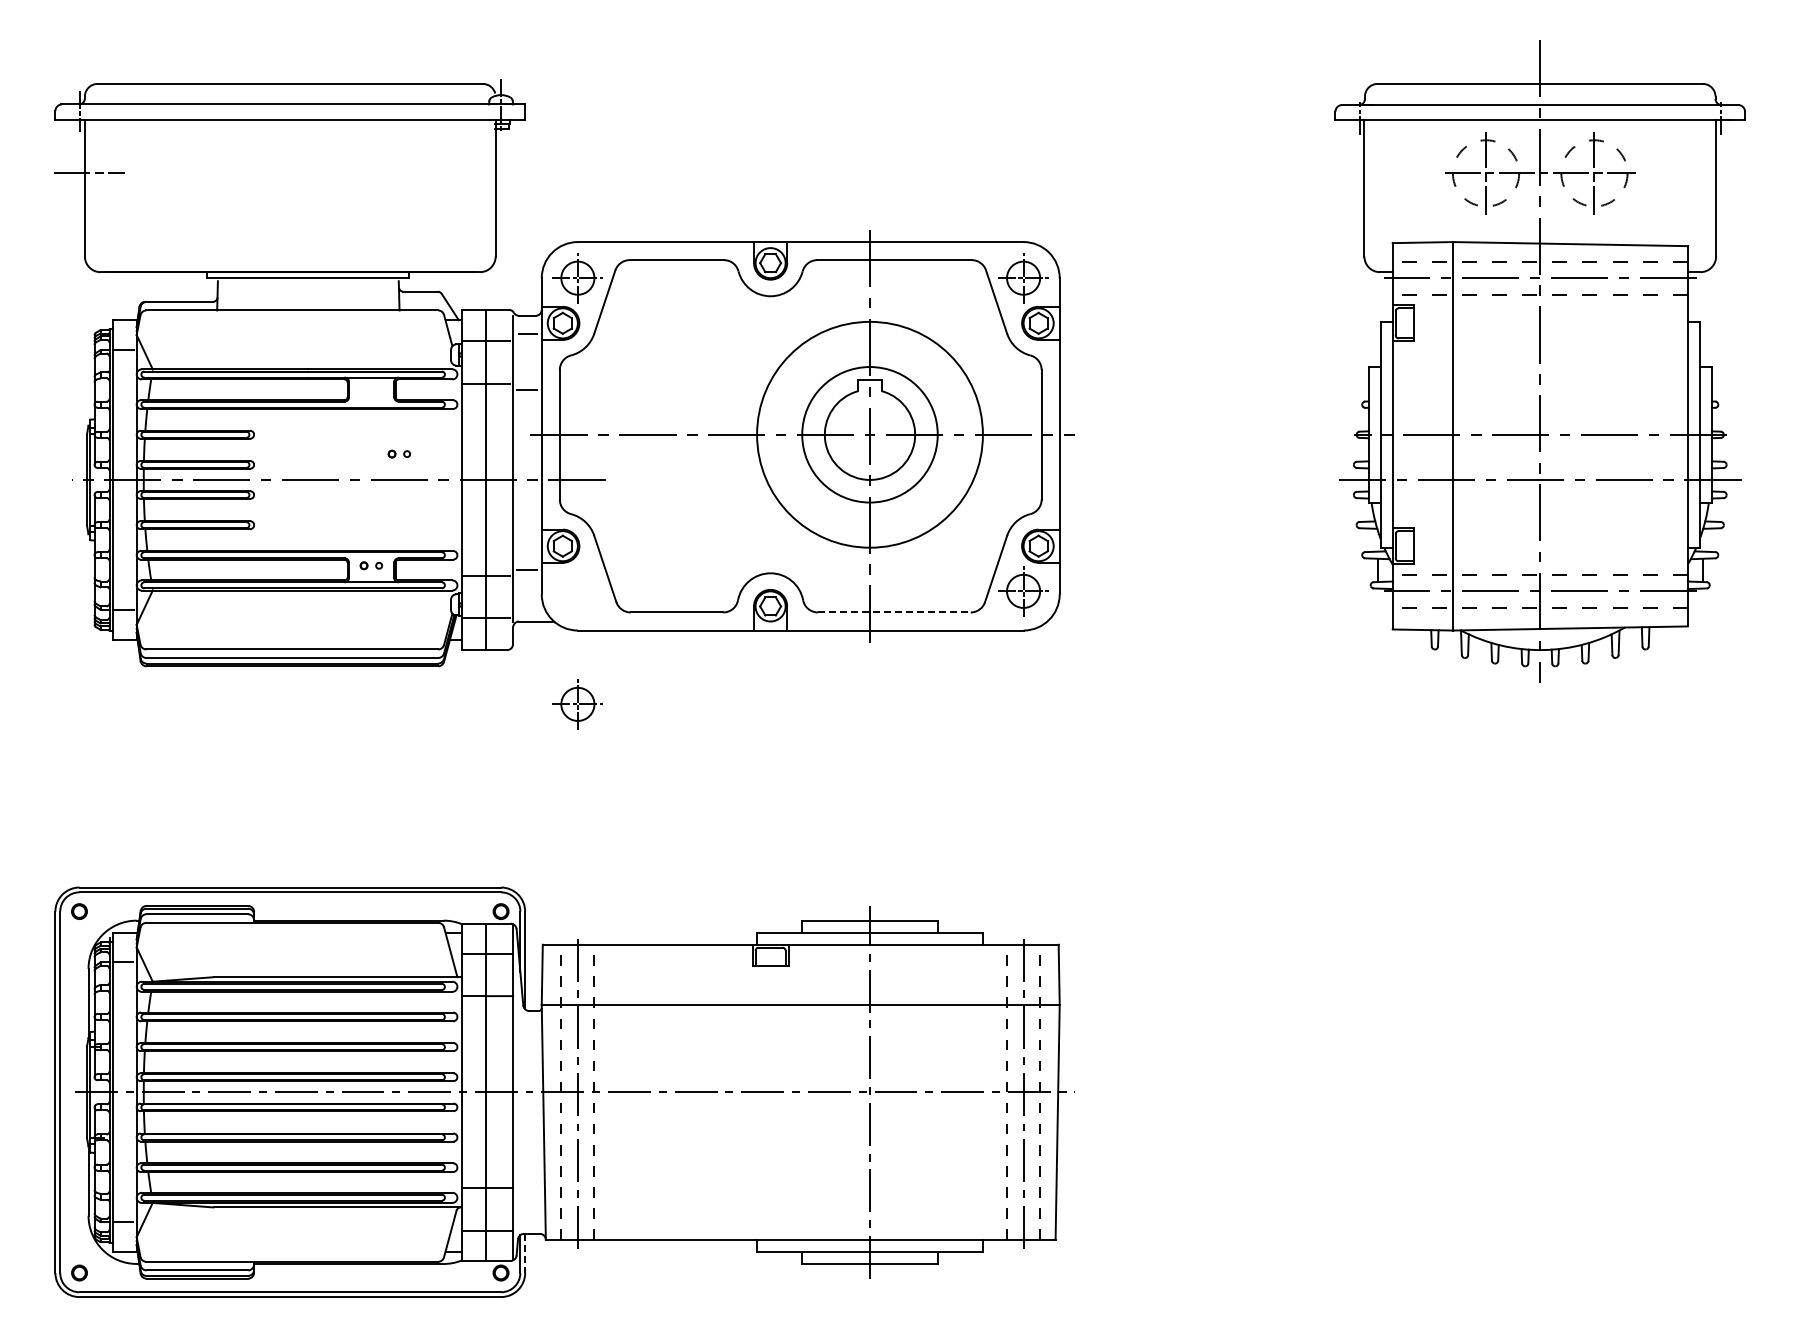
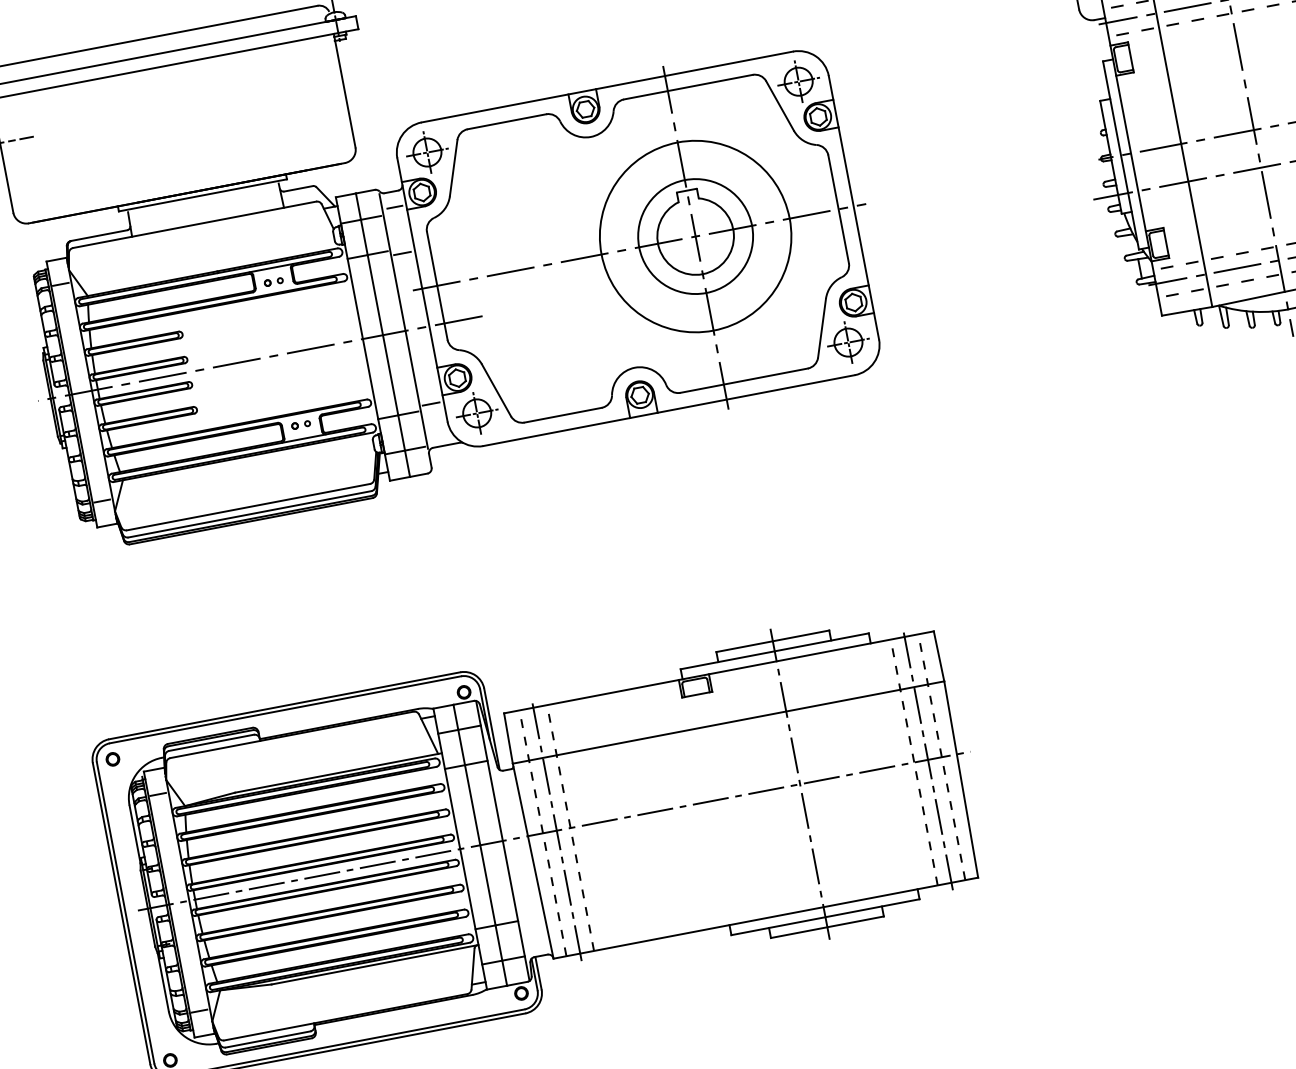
part: (398, 453) -> (273, 281), moved
line: (894, 612) -> (744, 380), dashed -> solid
part: (577, 704) -> (476, 413), moved
line: (525, 1253) -> (538, 973), dashed -> solid

